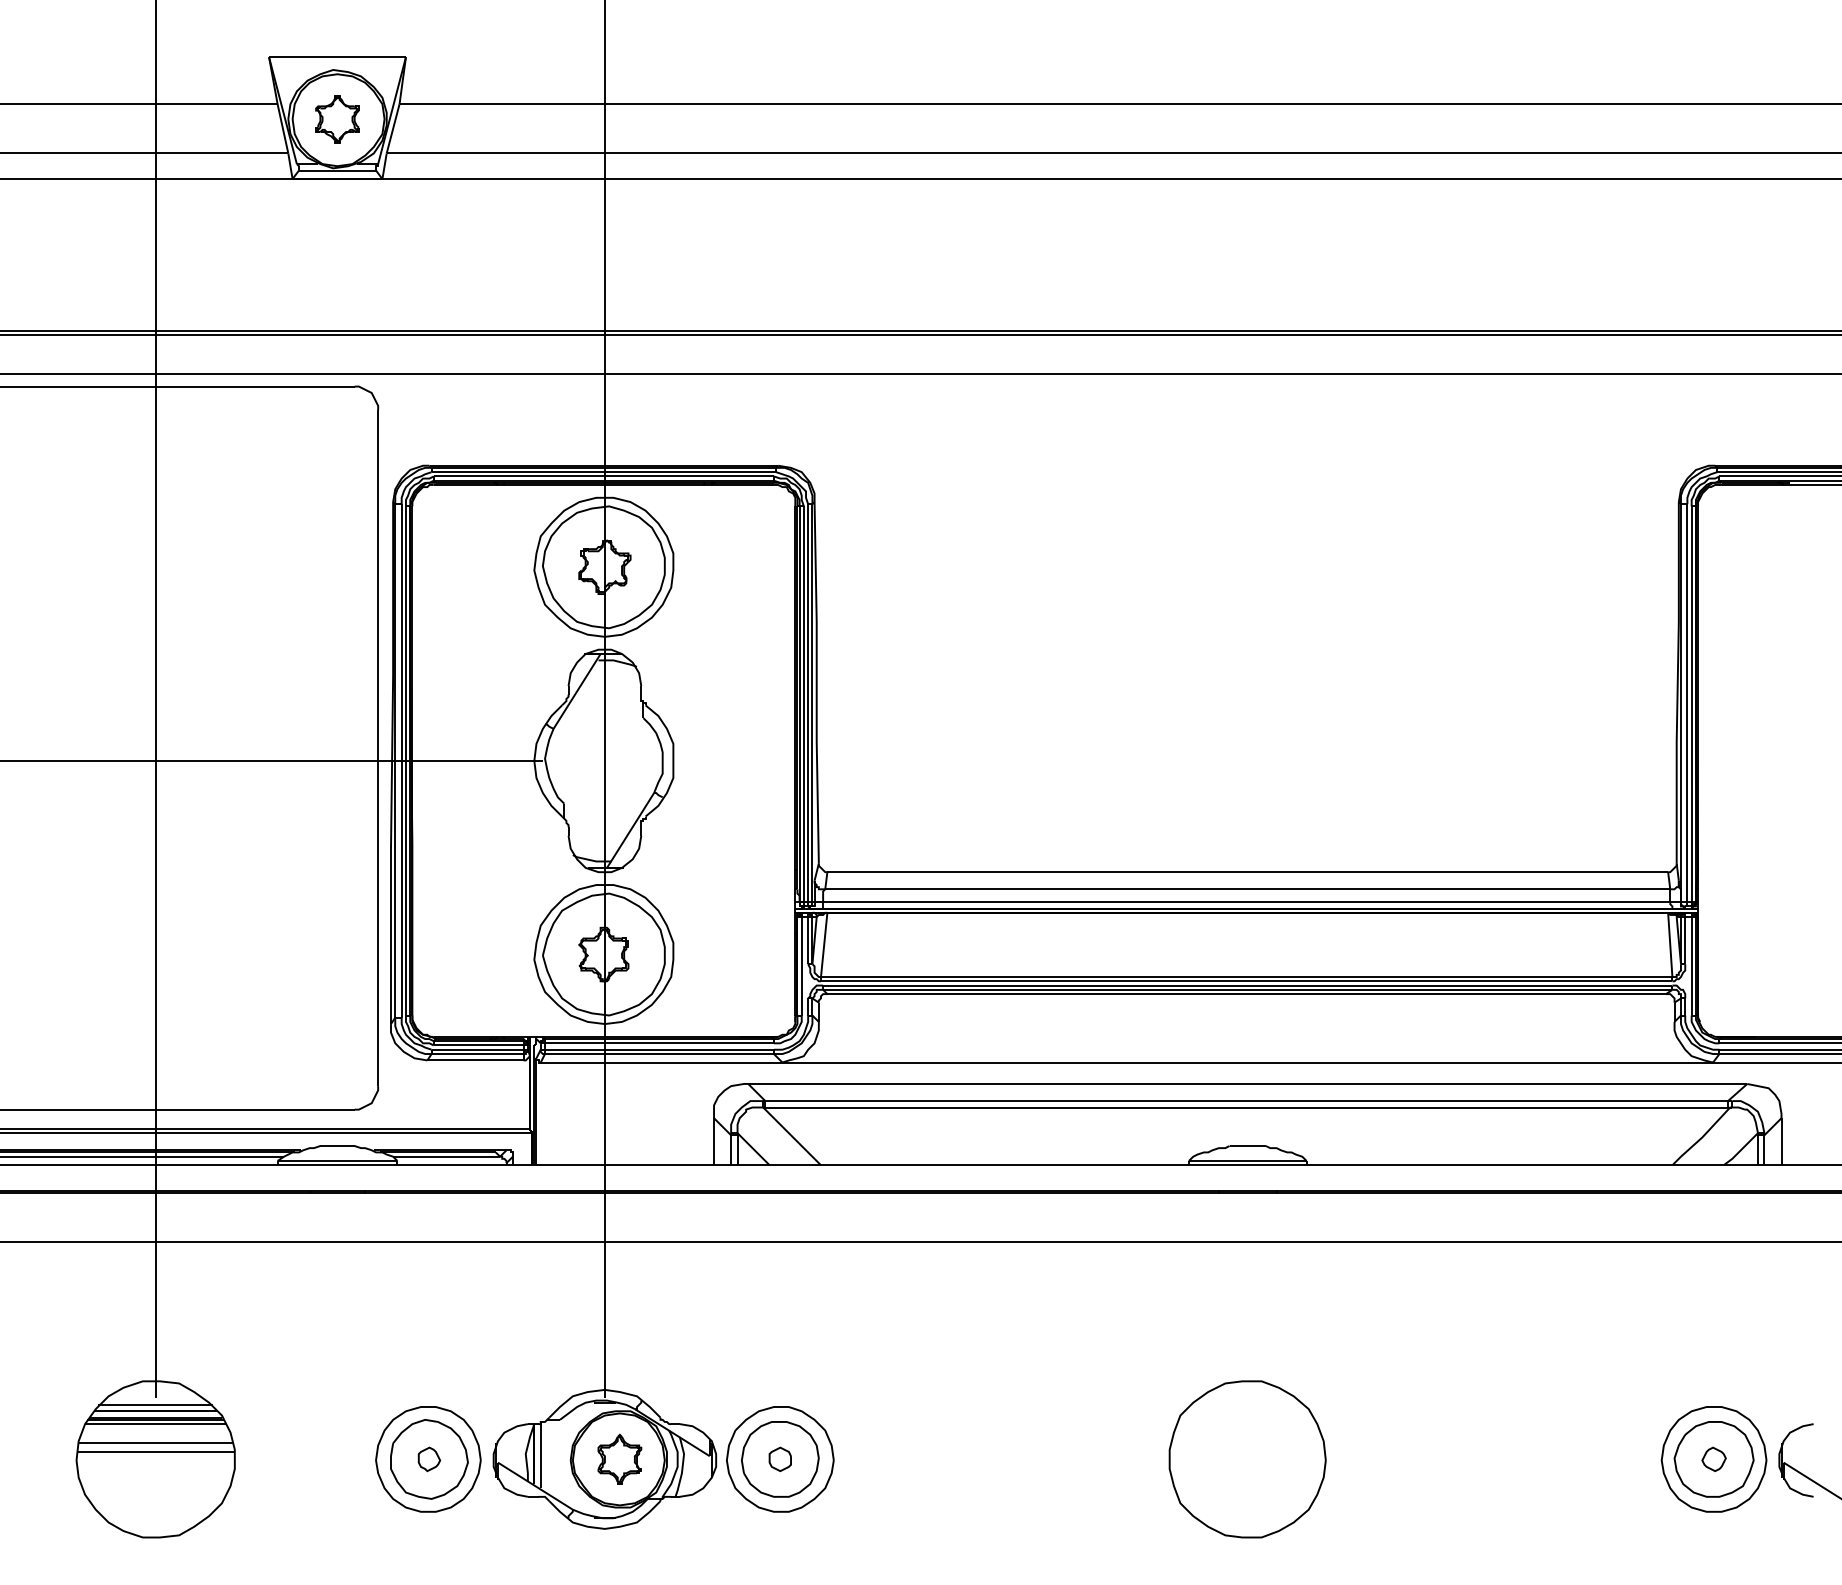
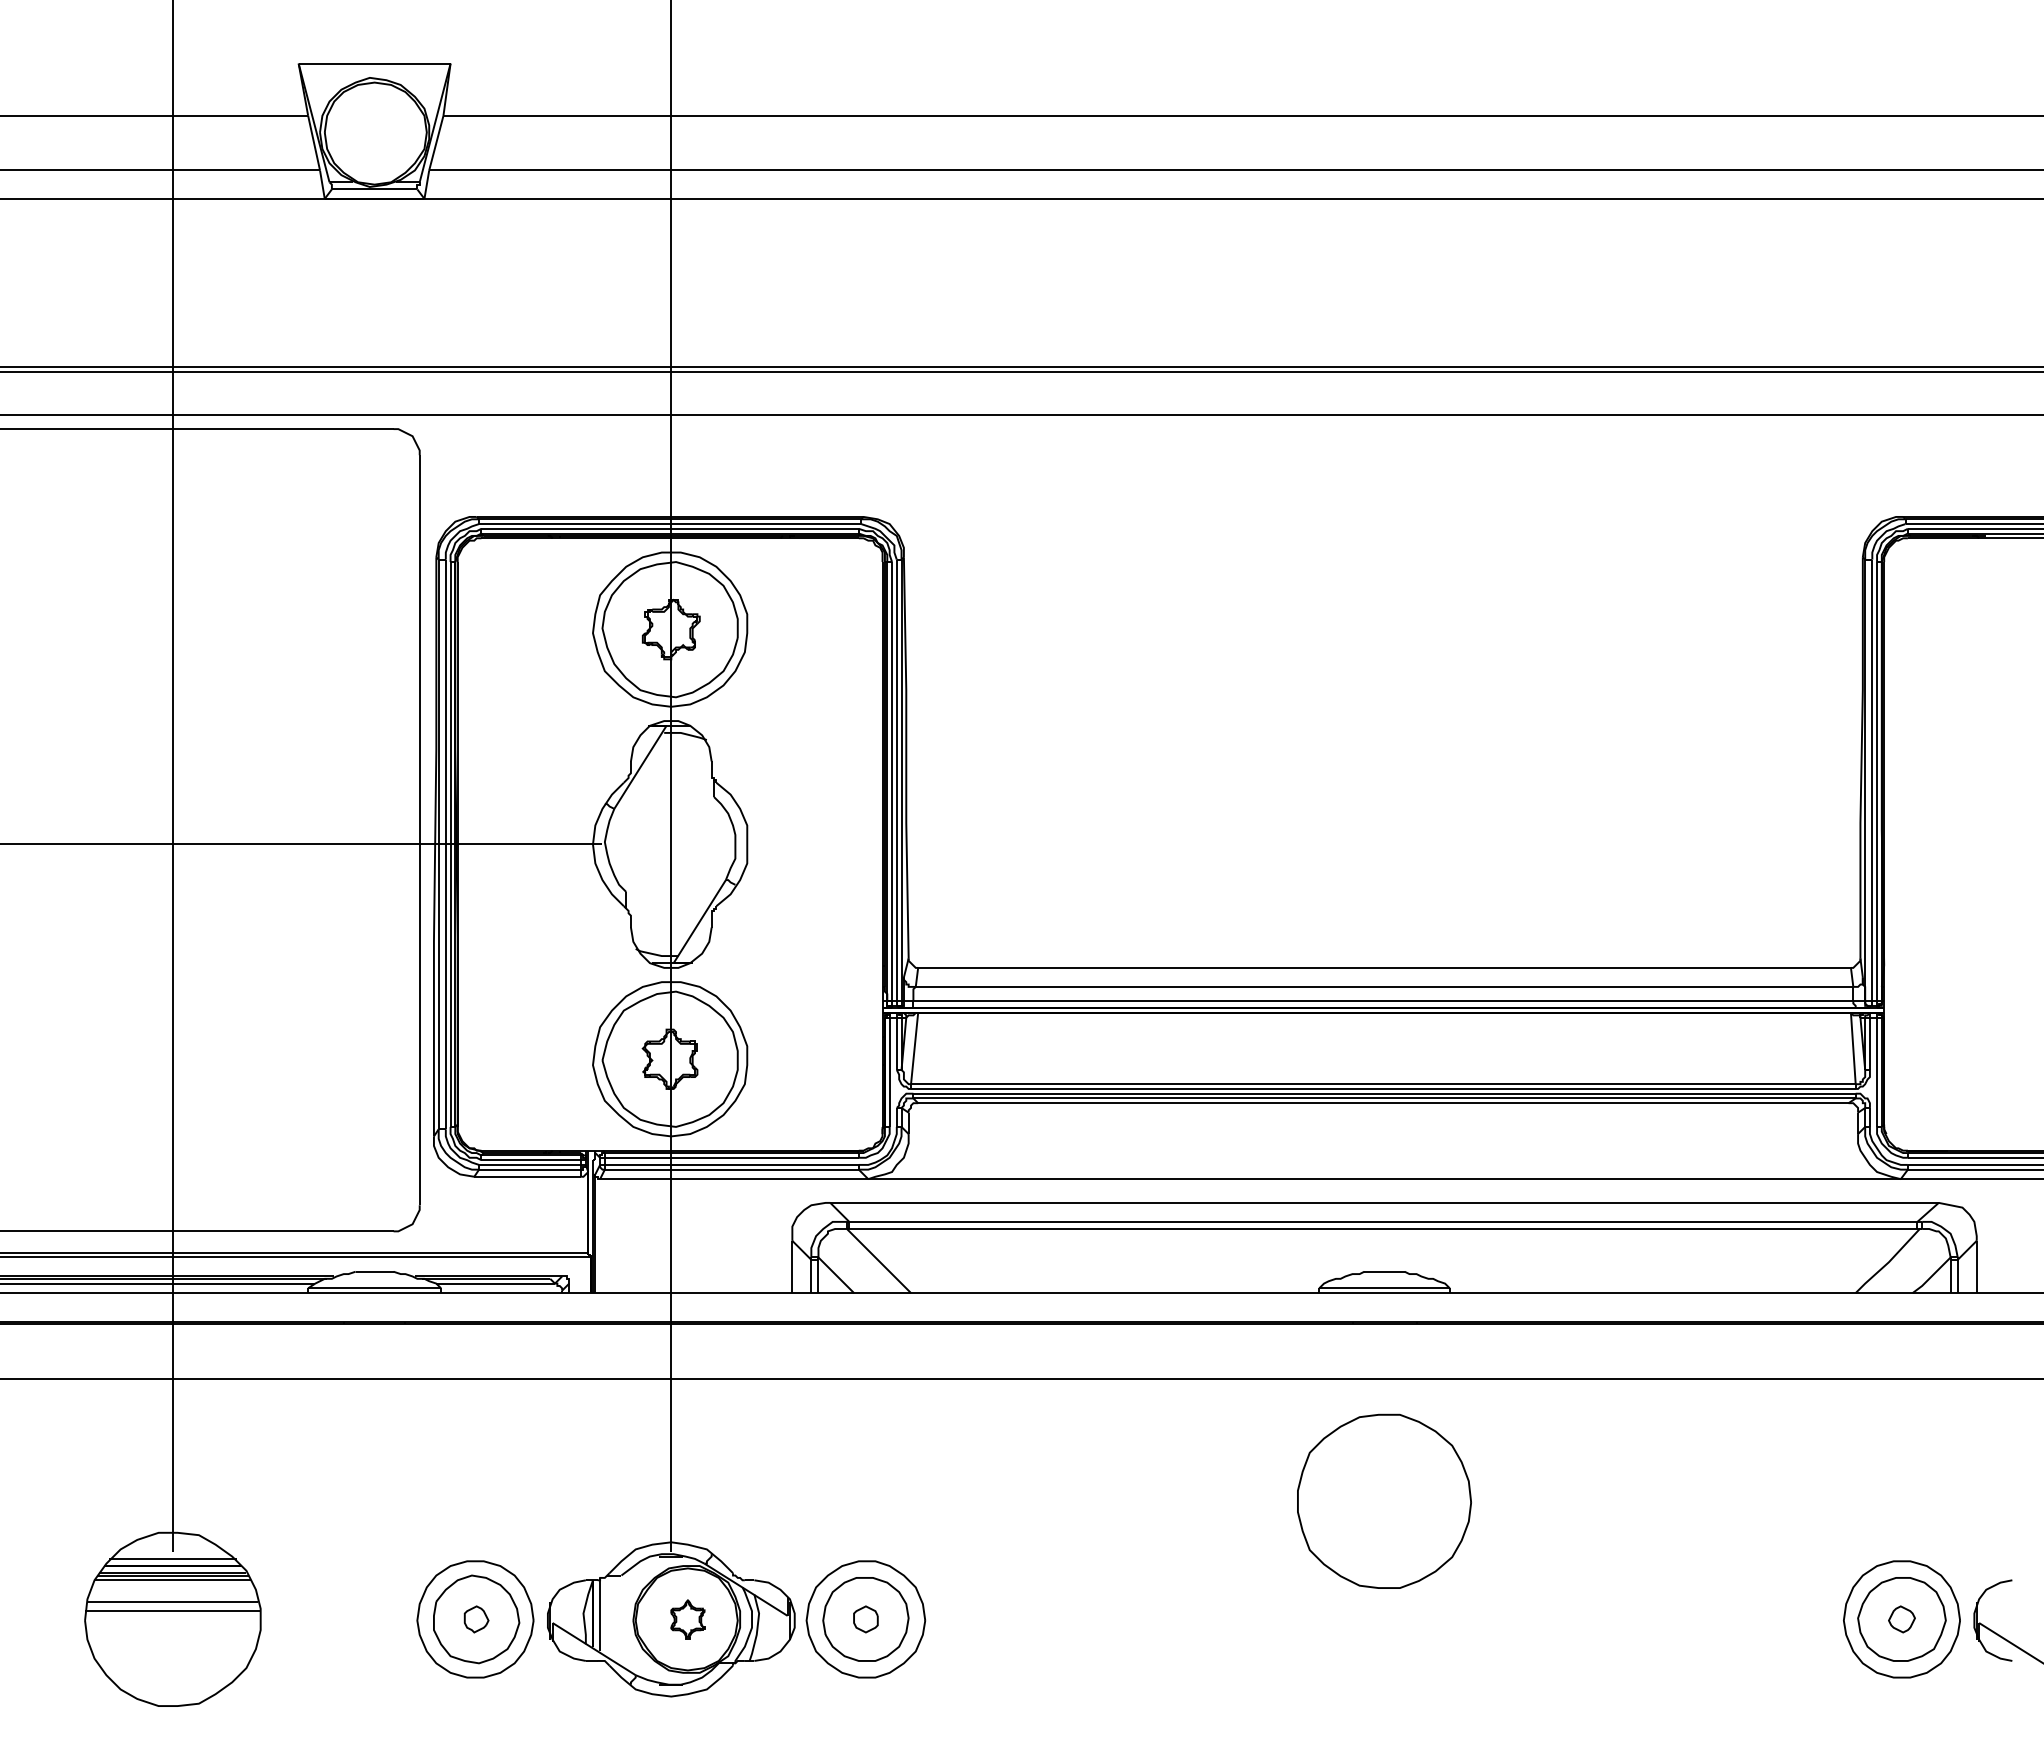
part: (337, 119) -> (374, 132), removed
part: (1247, 1458) -> (1384, 1500), moved
part: (619, 1459) -> (687, 1619), size x0.7

